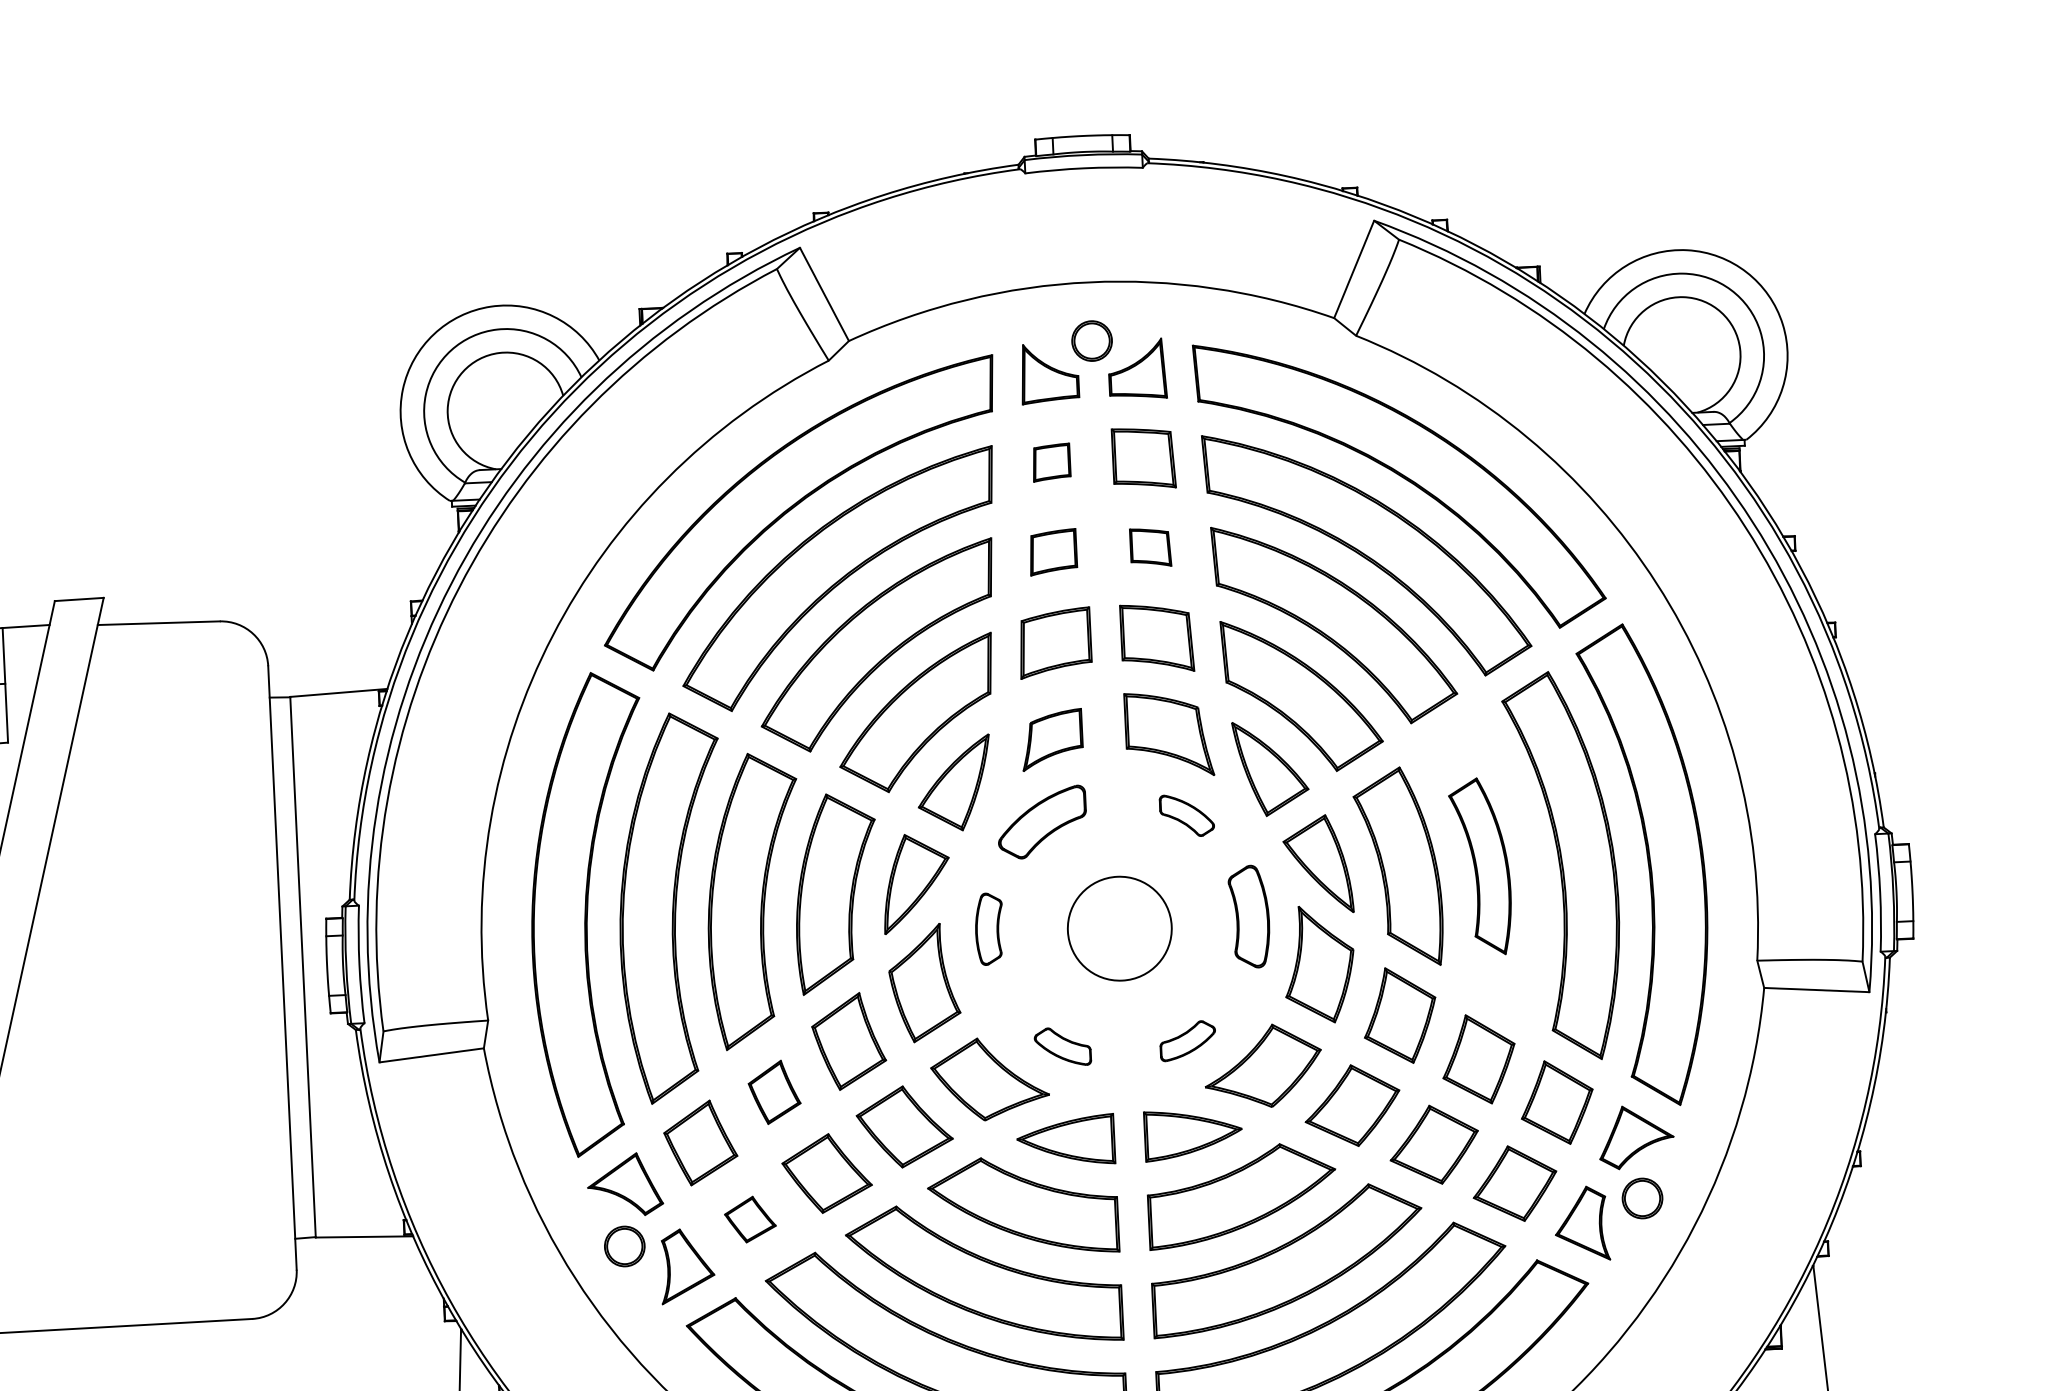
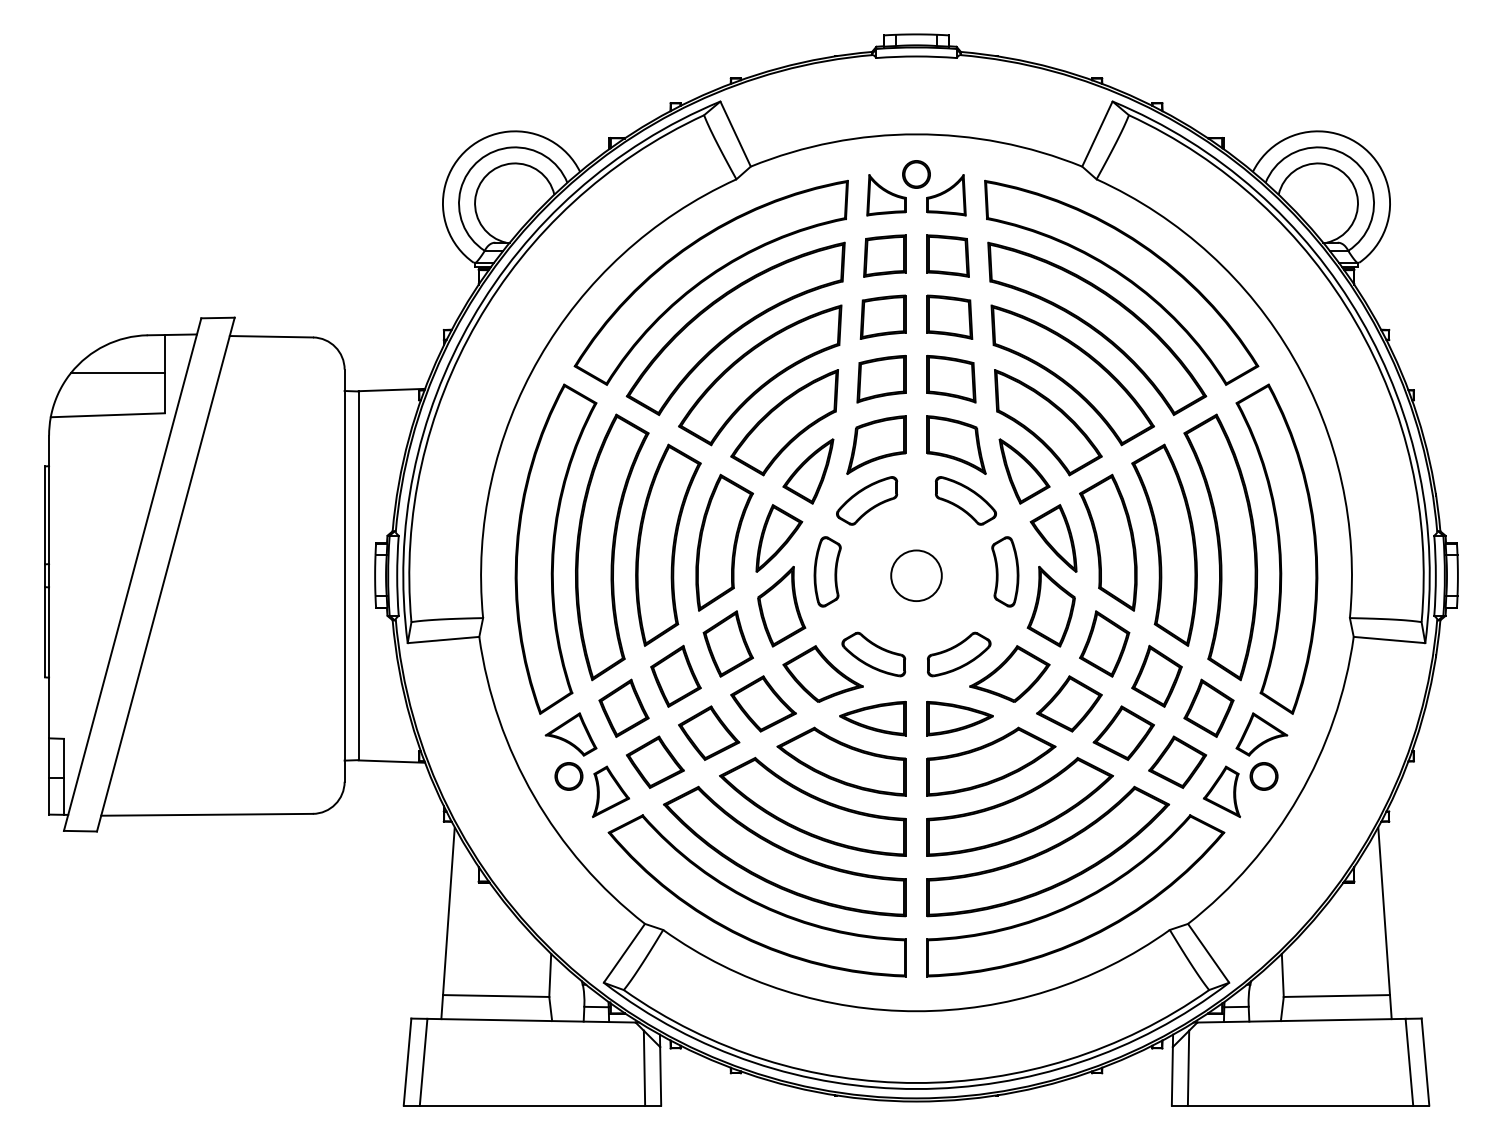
part: (1050, 461) -> (884, 255), size x1.67
part: (1150, 546) -> (949, 316), size x1.67
part: (1052, 551) -> (882, 316), size x1.43
part: (1052, 739) -> (876, 444), size x1.43
part: (1186, 815) -> (965, 500), size x1.67
part: (1480, 865) -> (1164, 544), size x1.67
part: (989, 928) -> (827, 571), size x1.43
circle: (1119, 928) -> (916, 575), size x0.71
part: (1188, 1040) -> (959, 654), size x1.67
part: (1062, 1046) -> (873, 654), size x1.67
part: (773, 1091) -> (675, 675), size x1.43
part: (750, 1218) -> (655, 761), size x1.67

